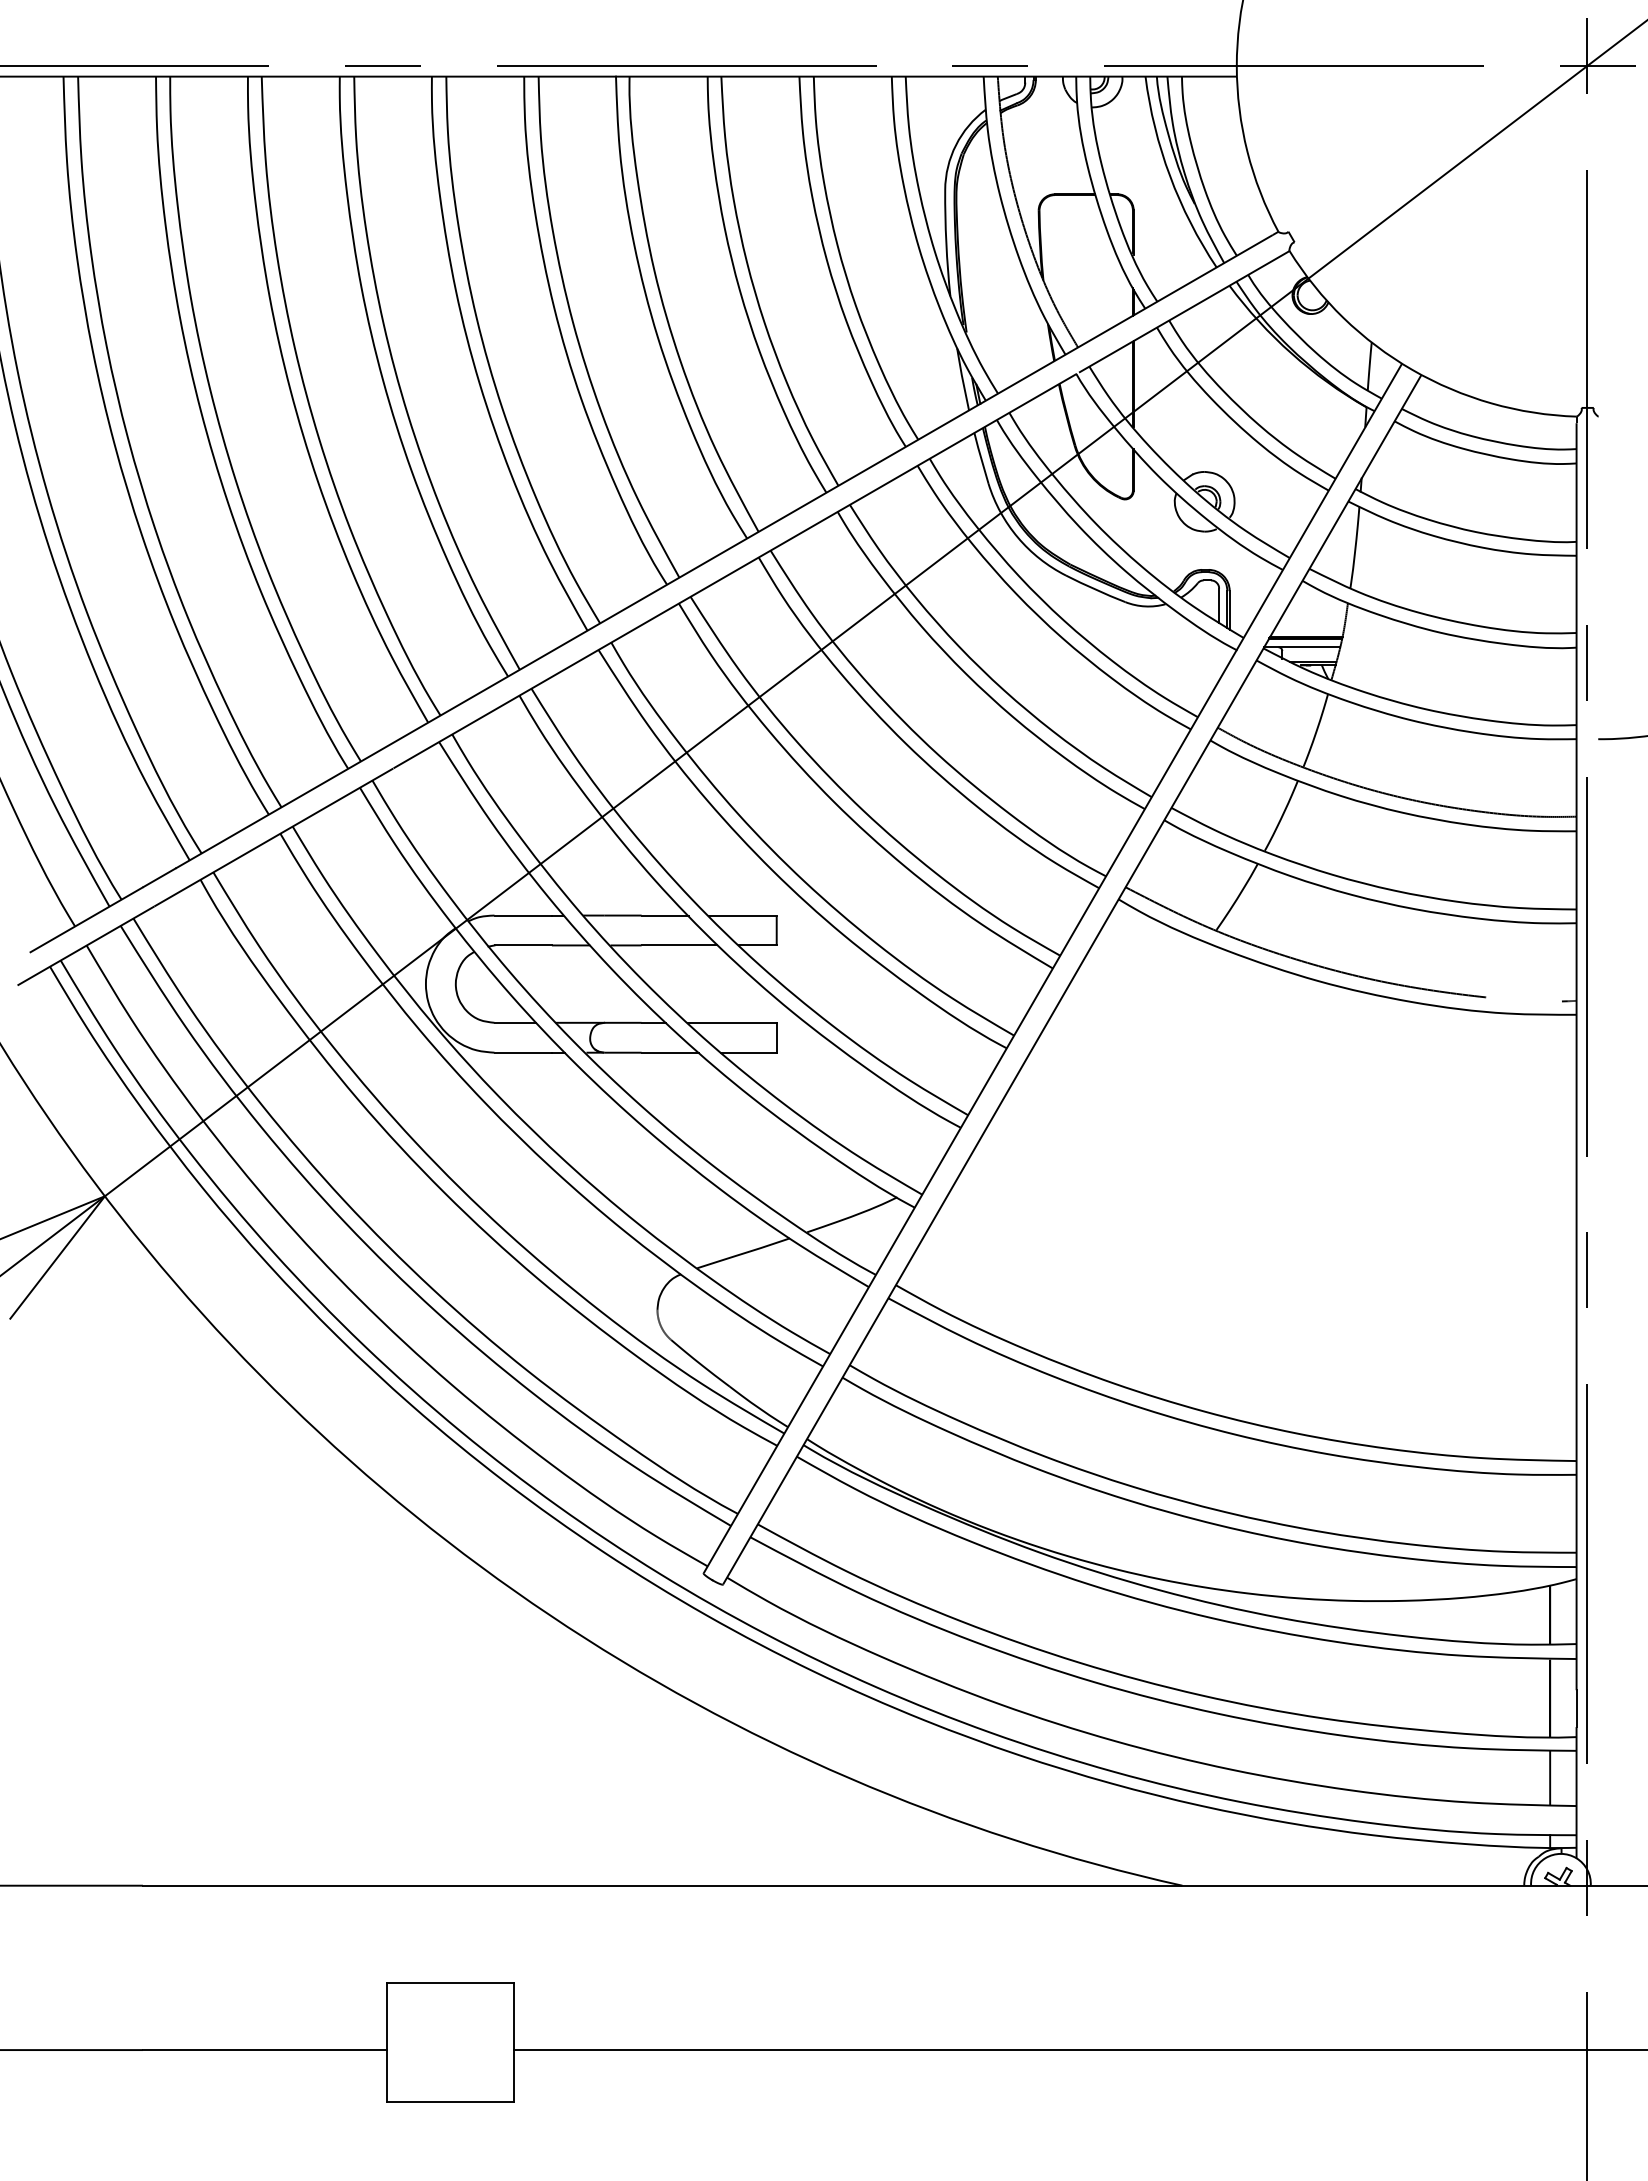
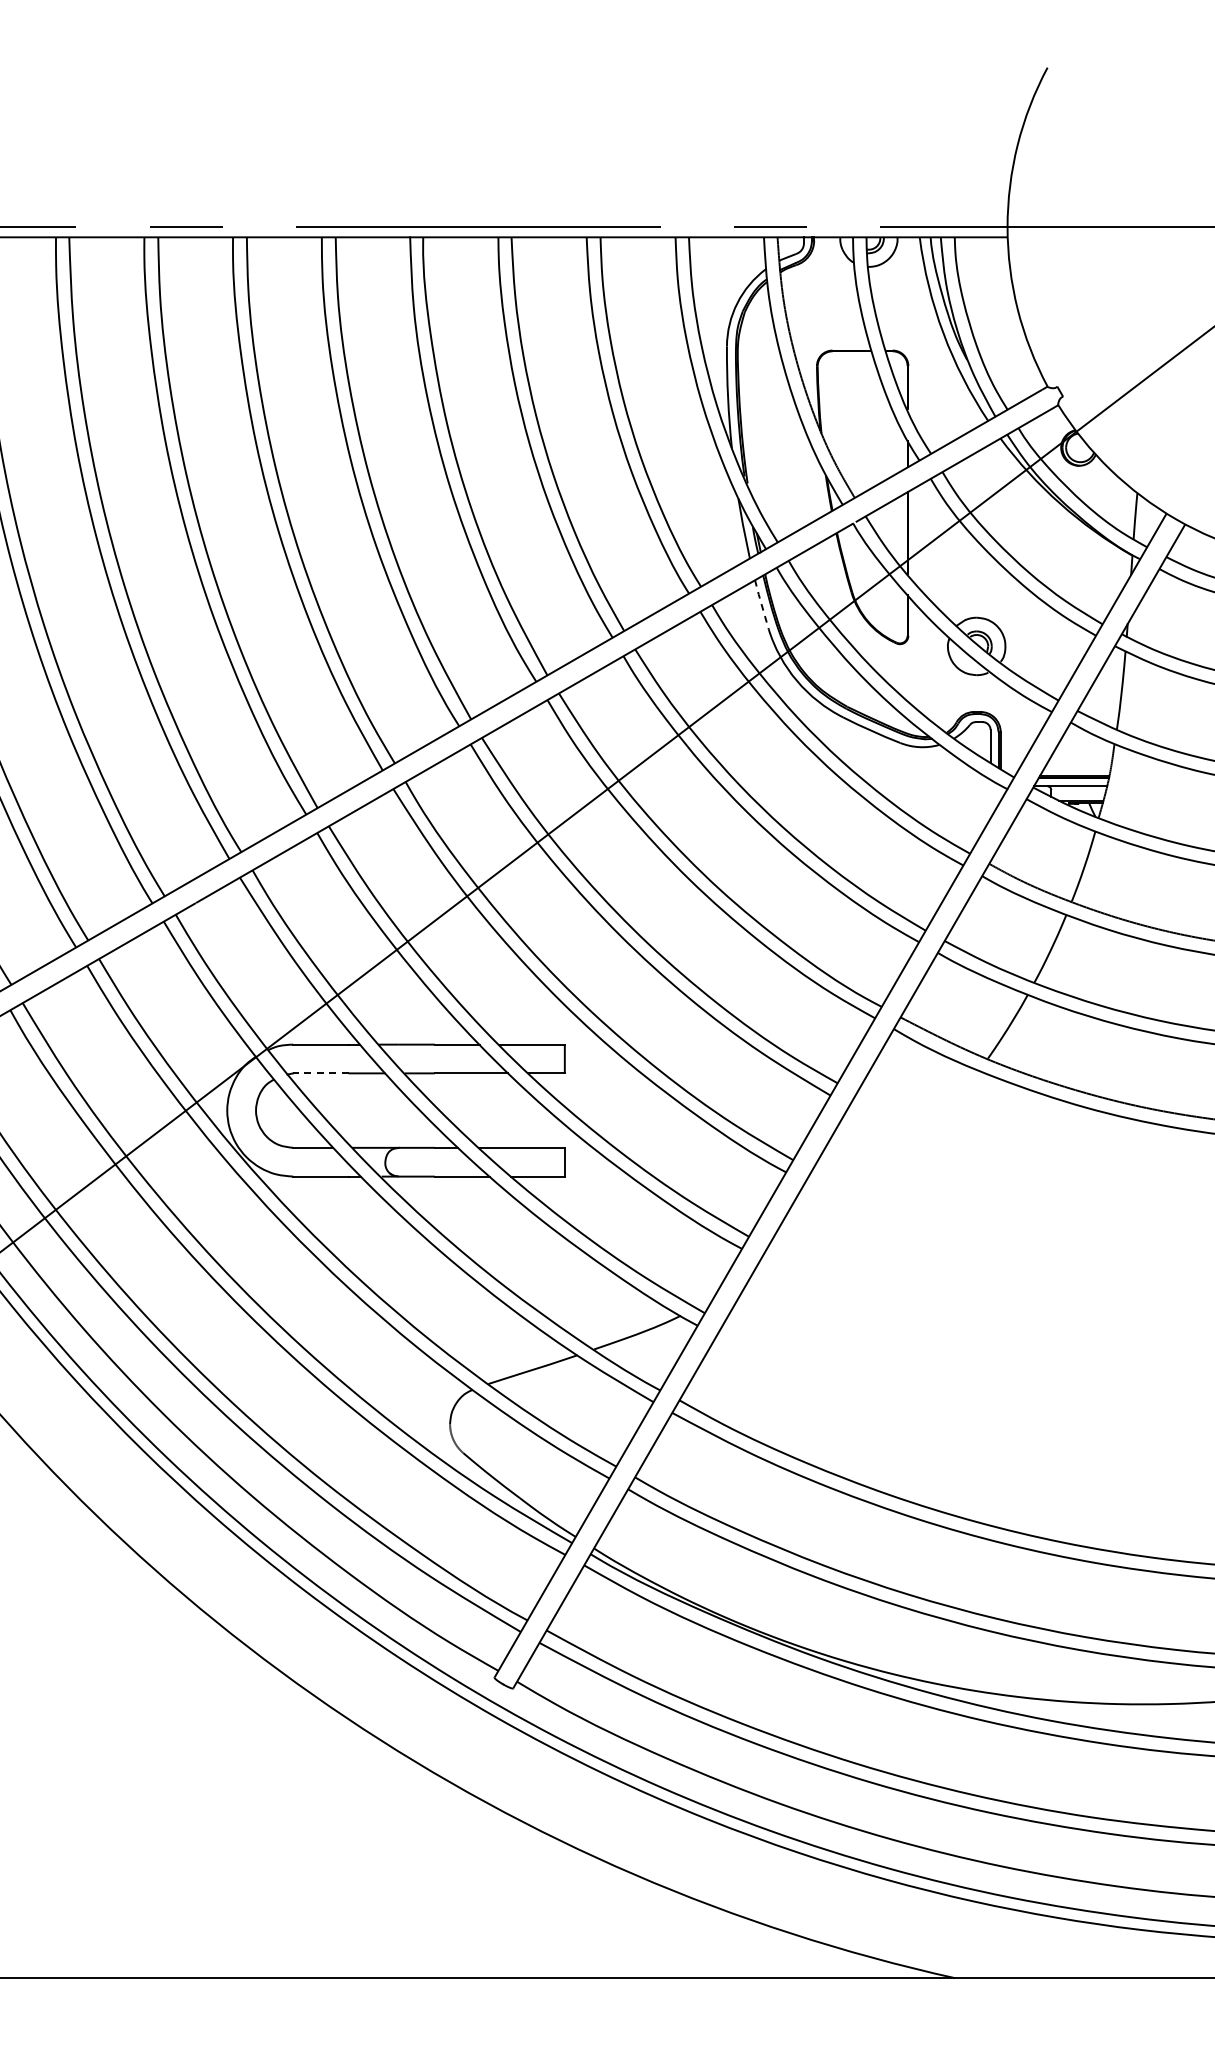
line: (981, 458) -> (761, 604), solid -> dashed
line: (523, 945) -> (321, 1073), solid -> dashed

